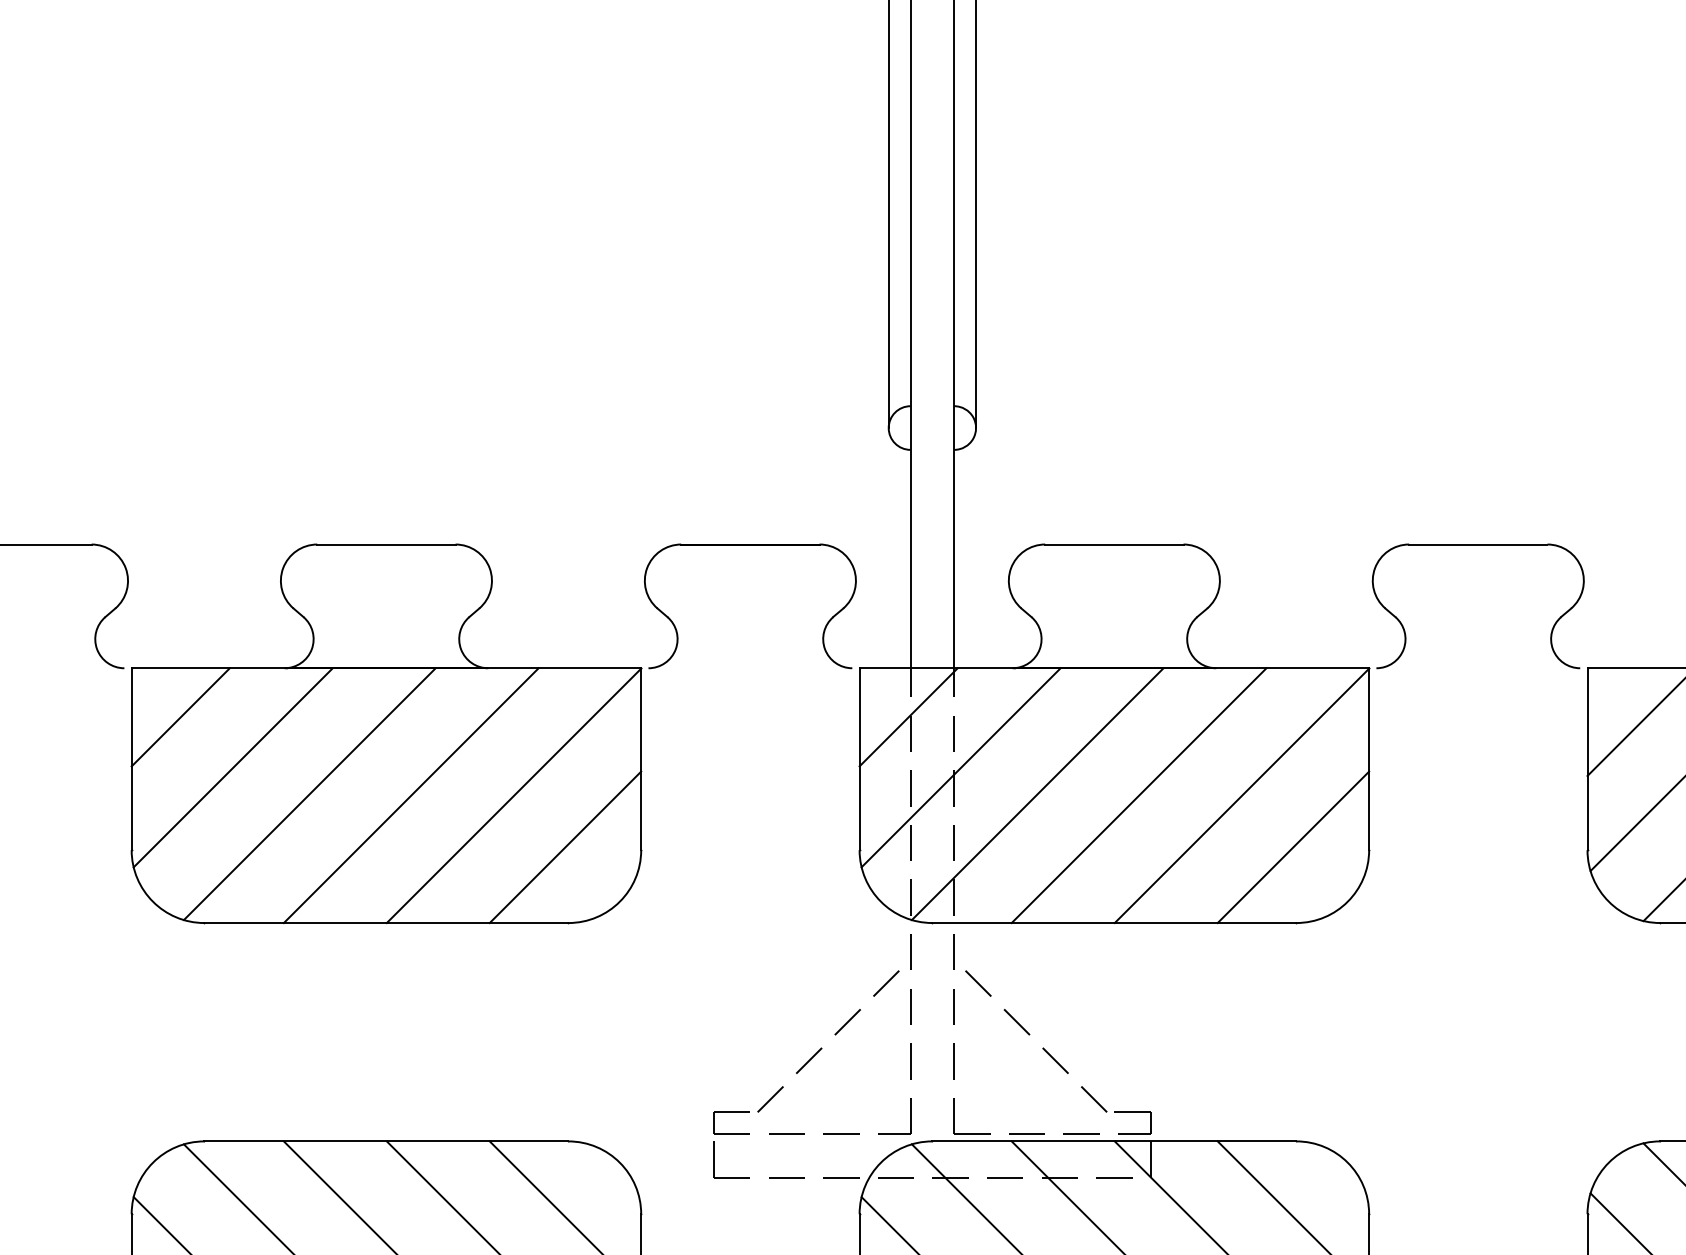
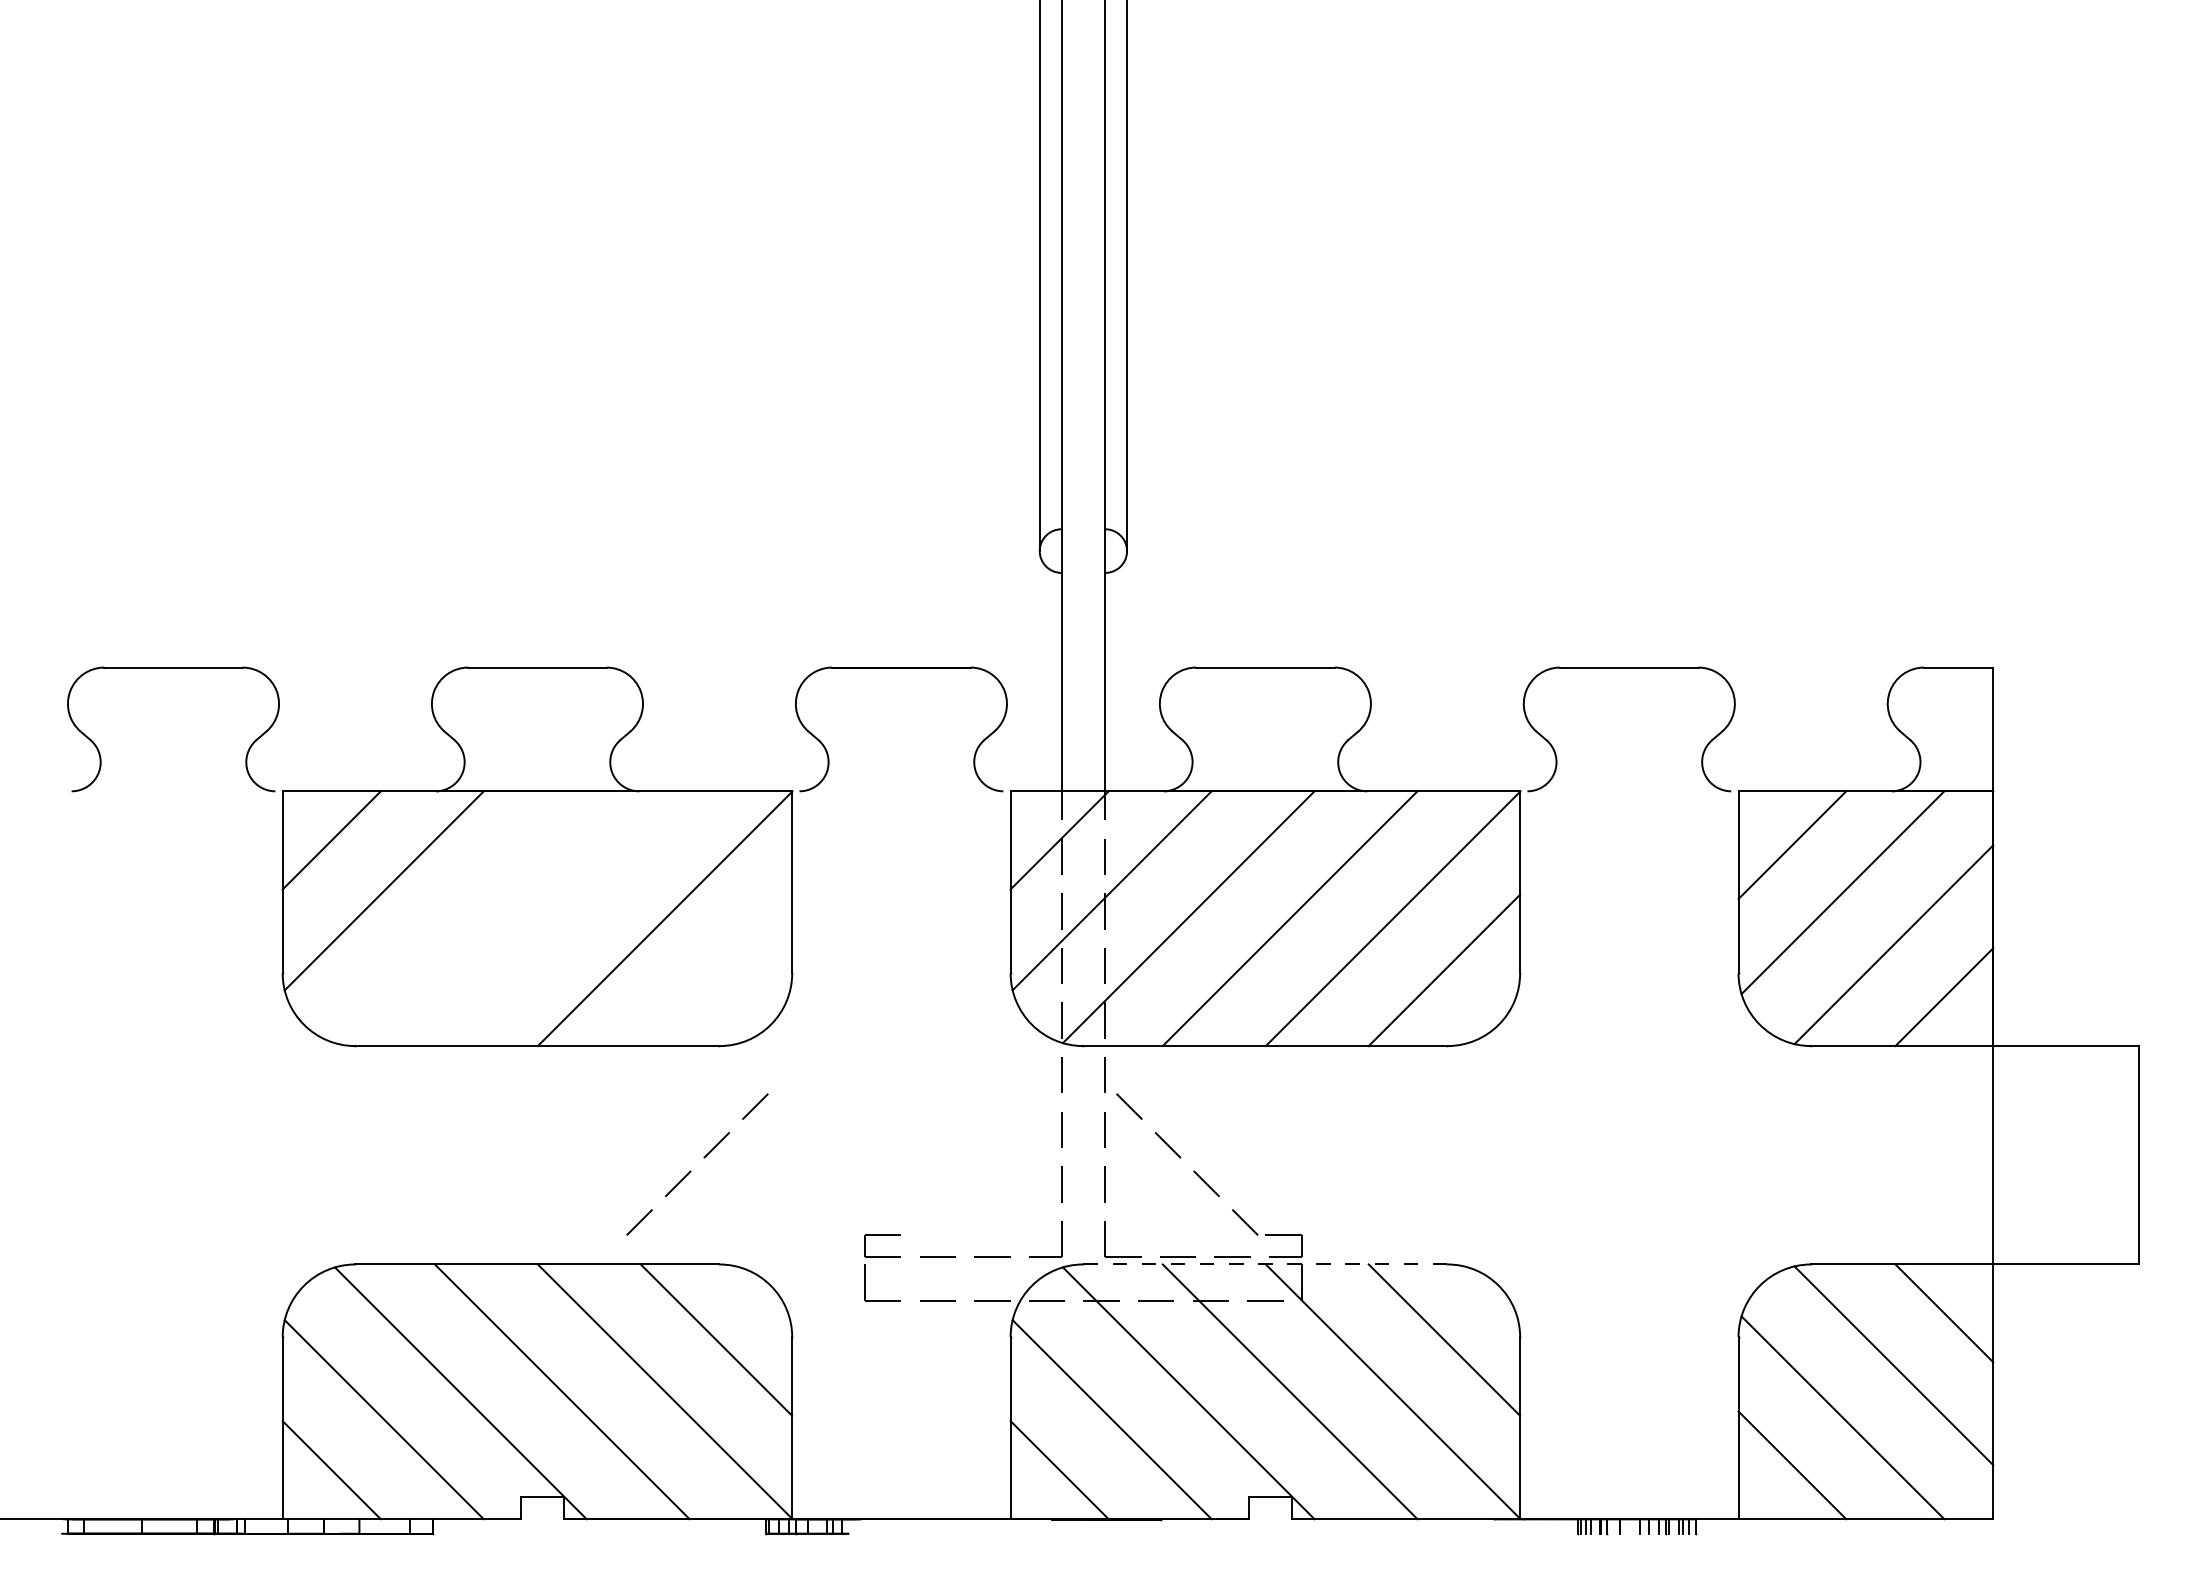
line: (309, 794) -> (460, 917), removed
line: (410, 795) -> (561, 918), removed
line: (565, 847) -> (716, 970), removed
line: (834, 1034) -> (703, 1157), moved
line: (1114, 1141) -> (1265, 1264), solid -> dashed

